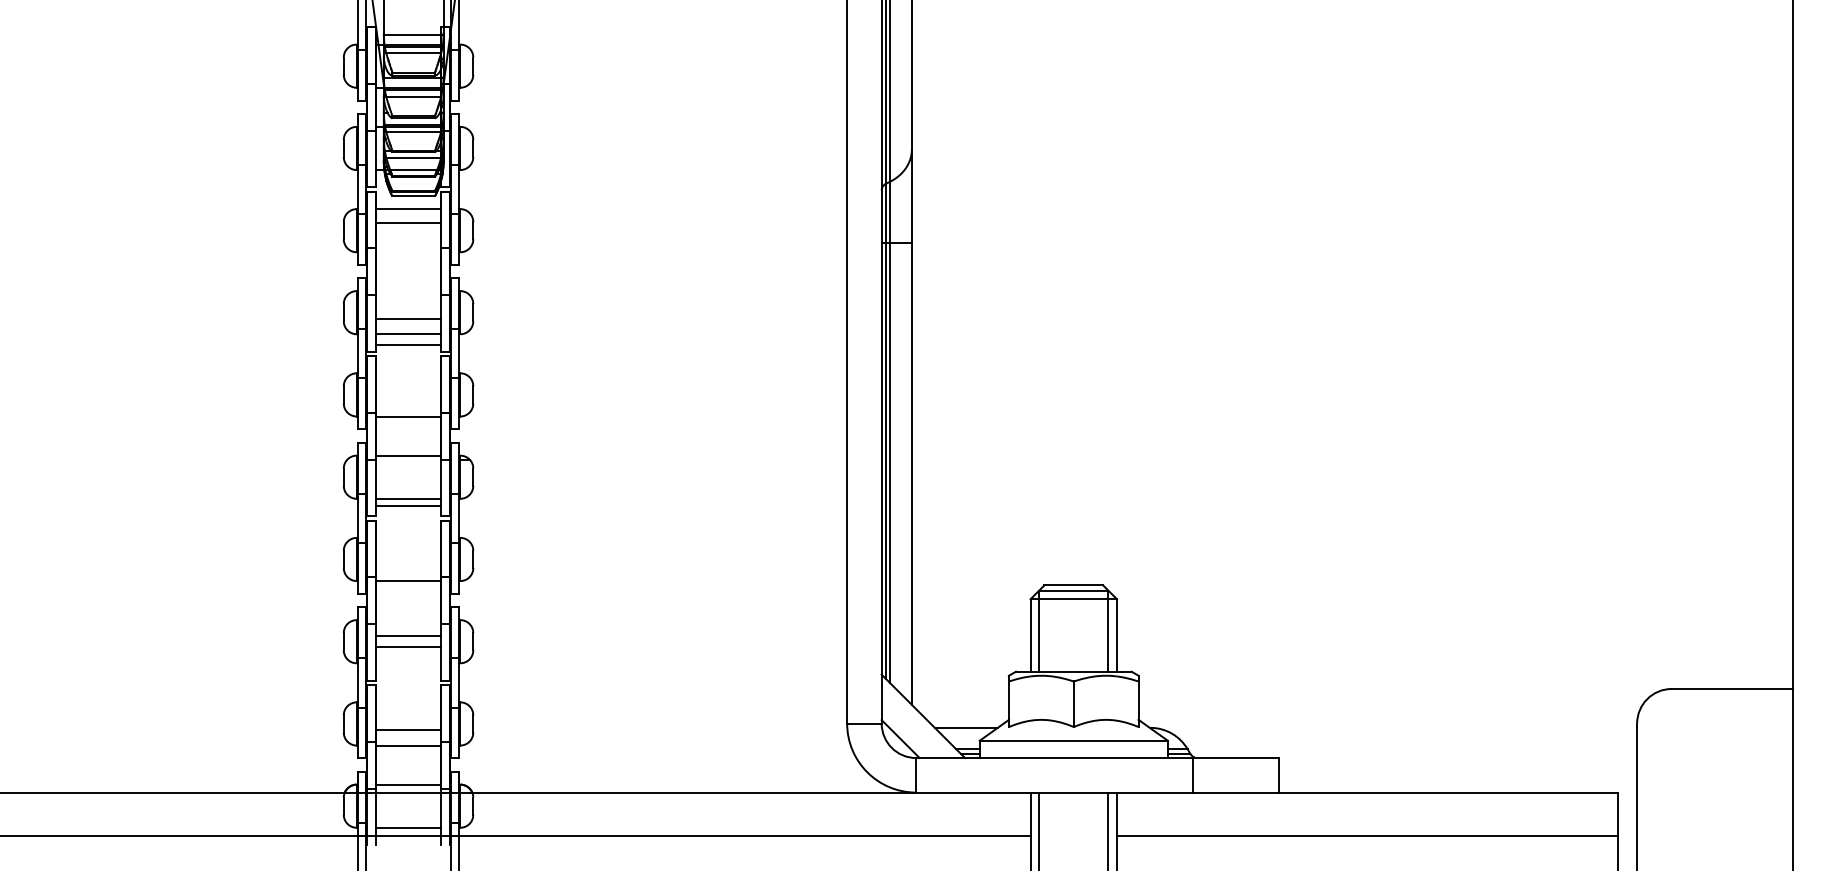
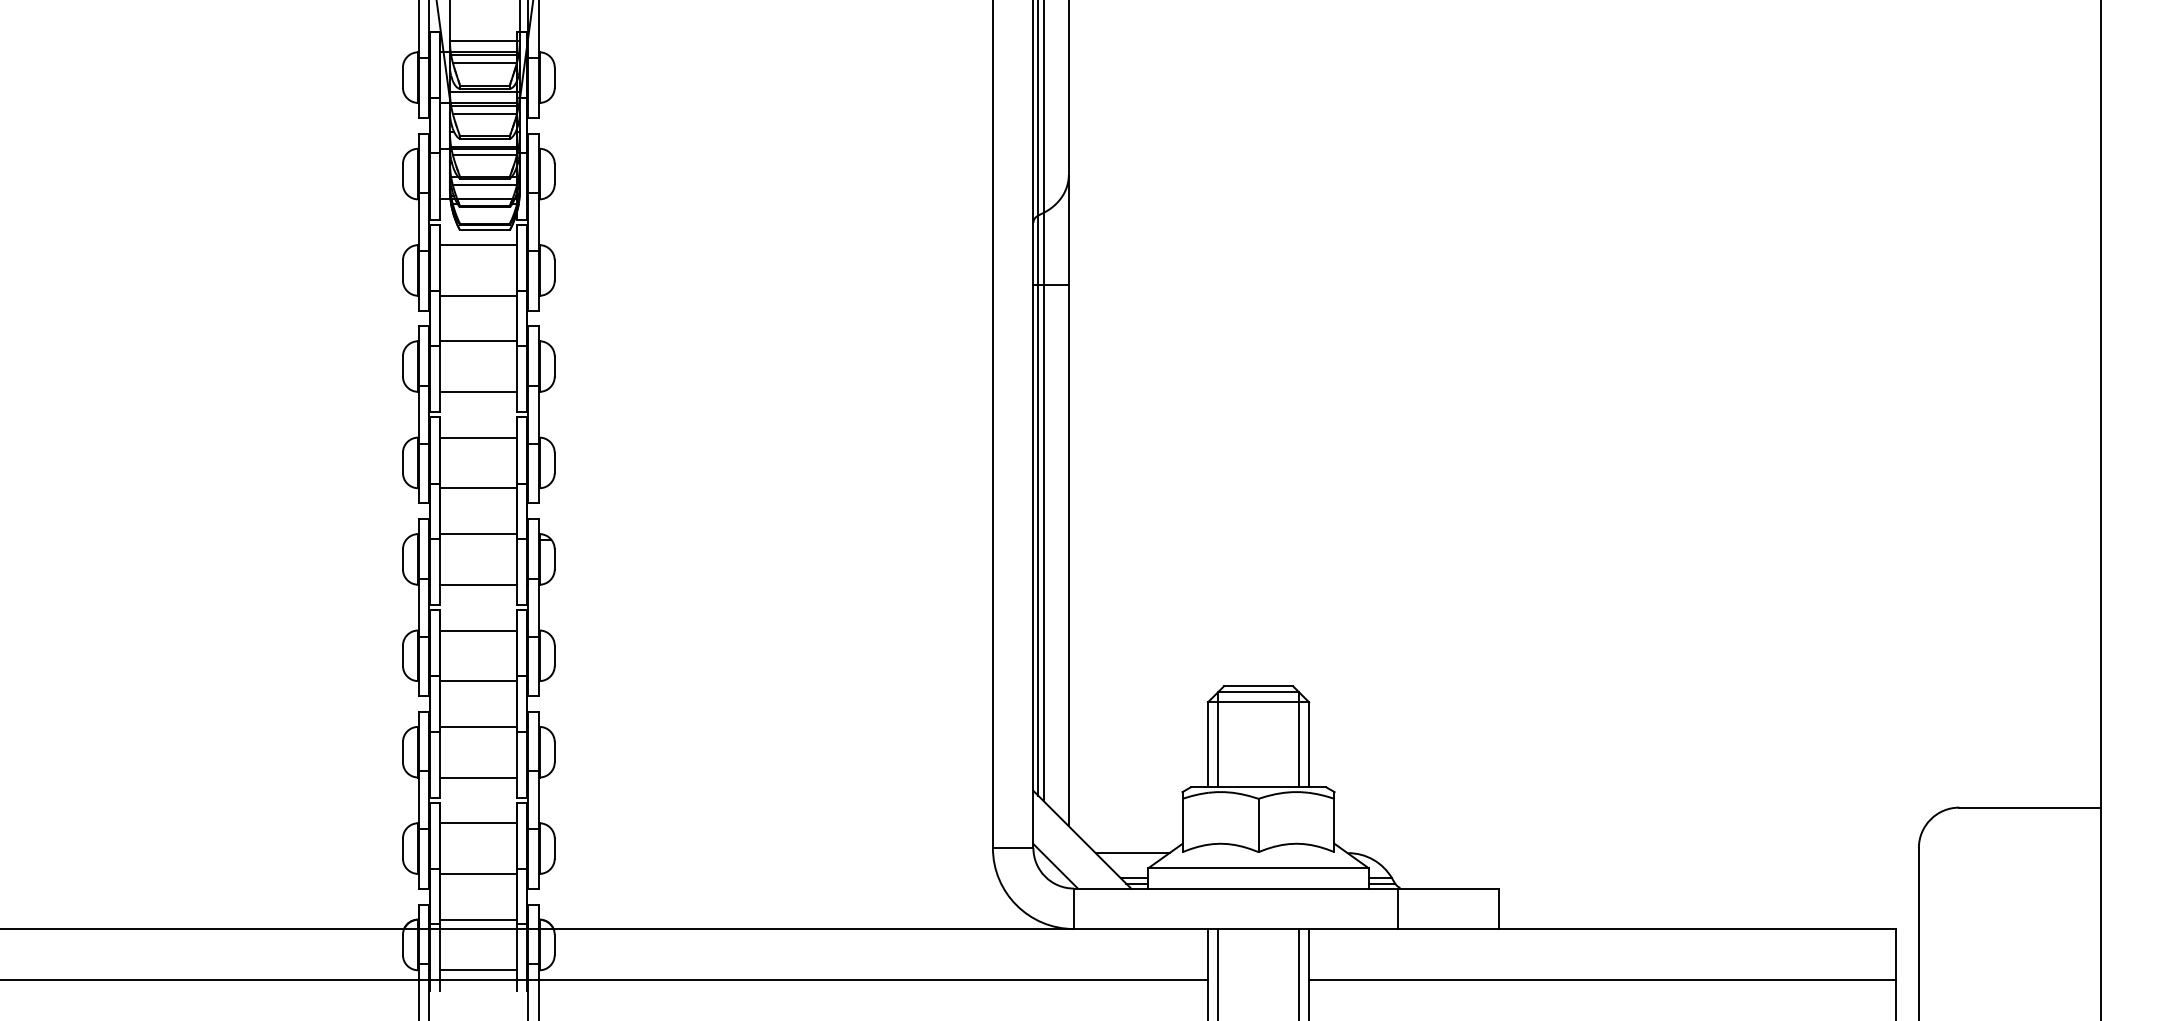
line: (408, 223) -> (478, 295), moved
line: (408, 319) -> (478, 341), moved
line: (408, 345) -> (478, 437), moved
line: (408, 506) -> (478, 630), moved
line: (408, 636) -> (478, 777), moved
line: (408, 647) -> (478, 726), moved
line: (408, 729) -> (478, 823), moved

